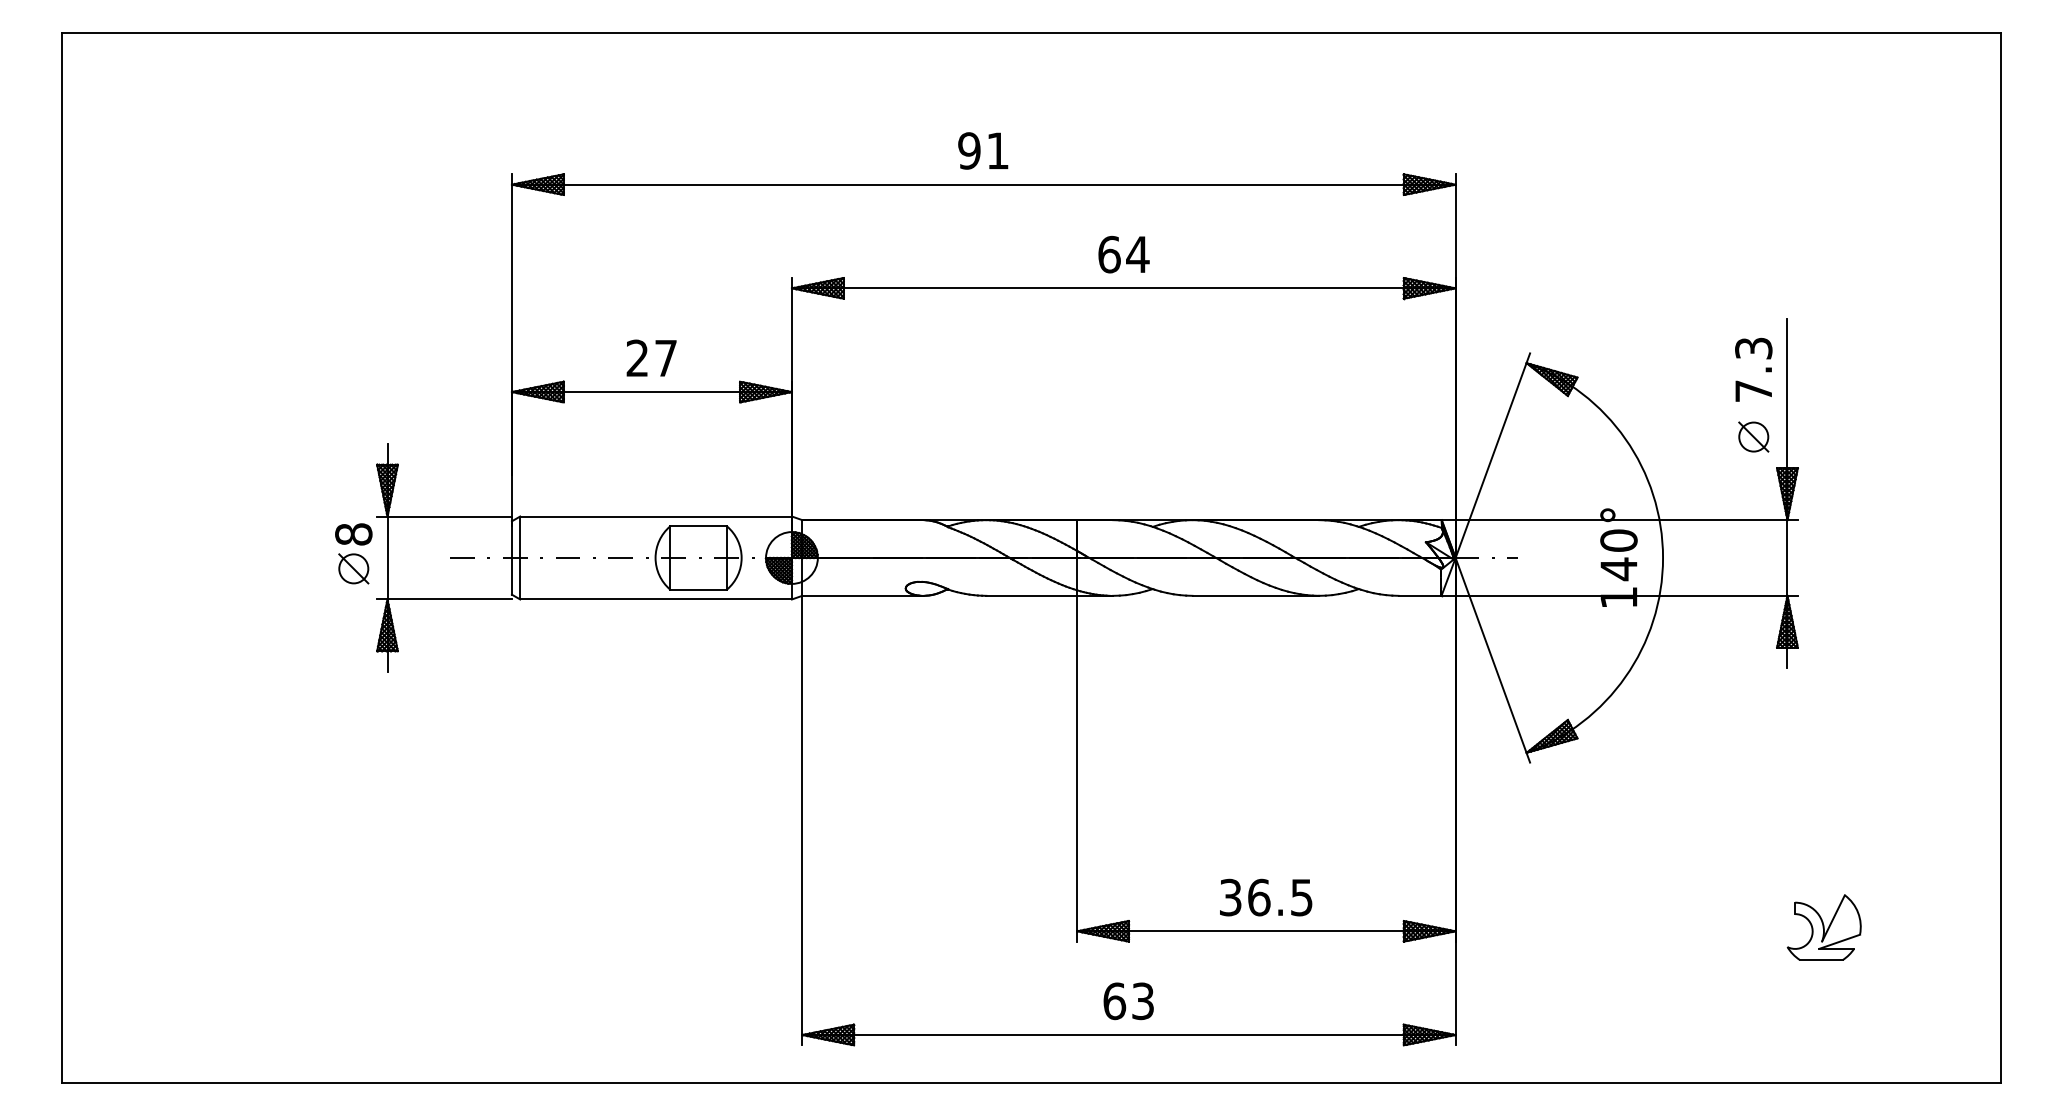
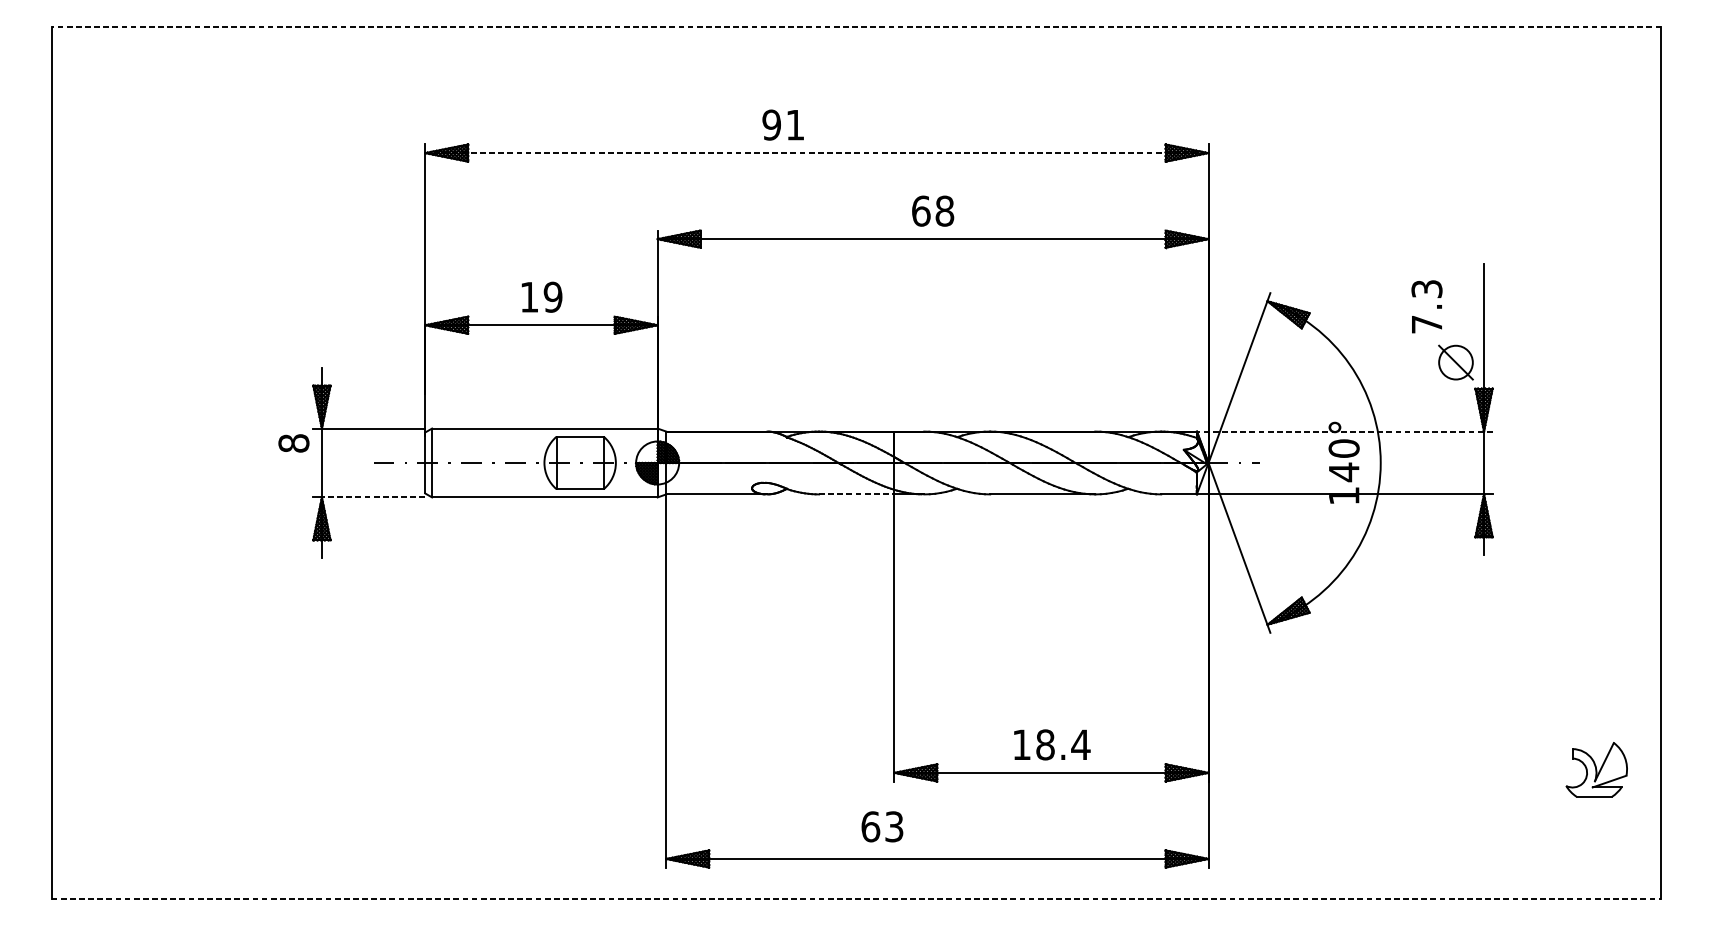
line: (1031, 33) -> (856, 27), solid -> dashed
text: (983, 150) -> (783, 124), moved
line: (983, 184) -> (816, 152), solid -> dashed
text: (1137, 254) -> (944, 211), 64 -> 68
text: (651, 358) -> (541, 297), 27 -> 19
text: (1753, 369) -> (1426, 306), moved
part: (1753, 436) -> (1455, 362), size x1.4
line: (1619, 520) -> (1344, 431), solid -> dashed
part: (353, 568) -> (293, 471), removed
line: (1032, 595) -> (857, 494), solid -> dashed
line: (449, 599) -> (373, 497), solid -> dashed
text: (1266, 897) -> (1051, 744), 36.5 -> 18.4
part: (1823, 927) -> (1596, 769), moved
text: (1128, 1001) -> (882, 826), moved
line: (1031, 1082) -> (856, 898), solid -> dashed

